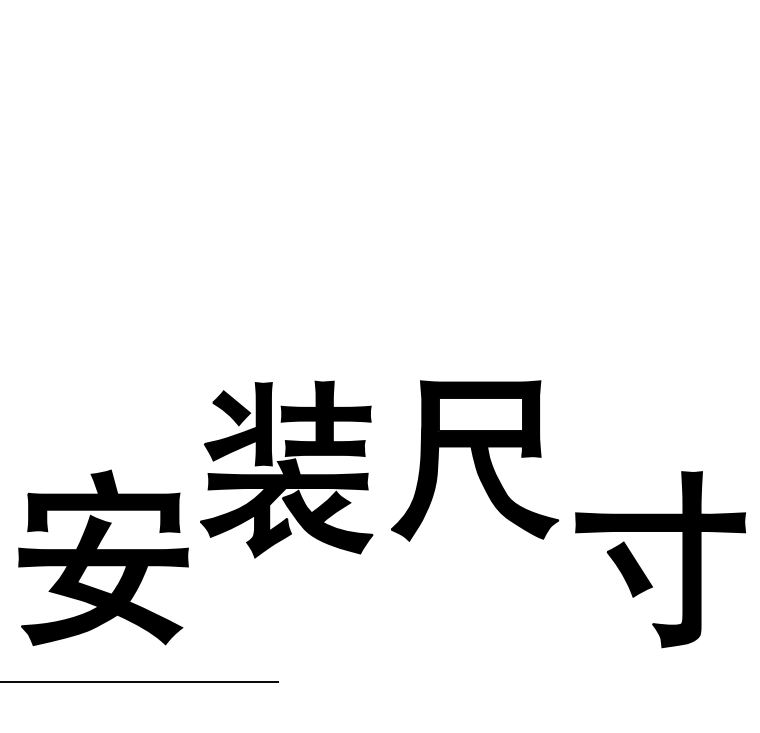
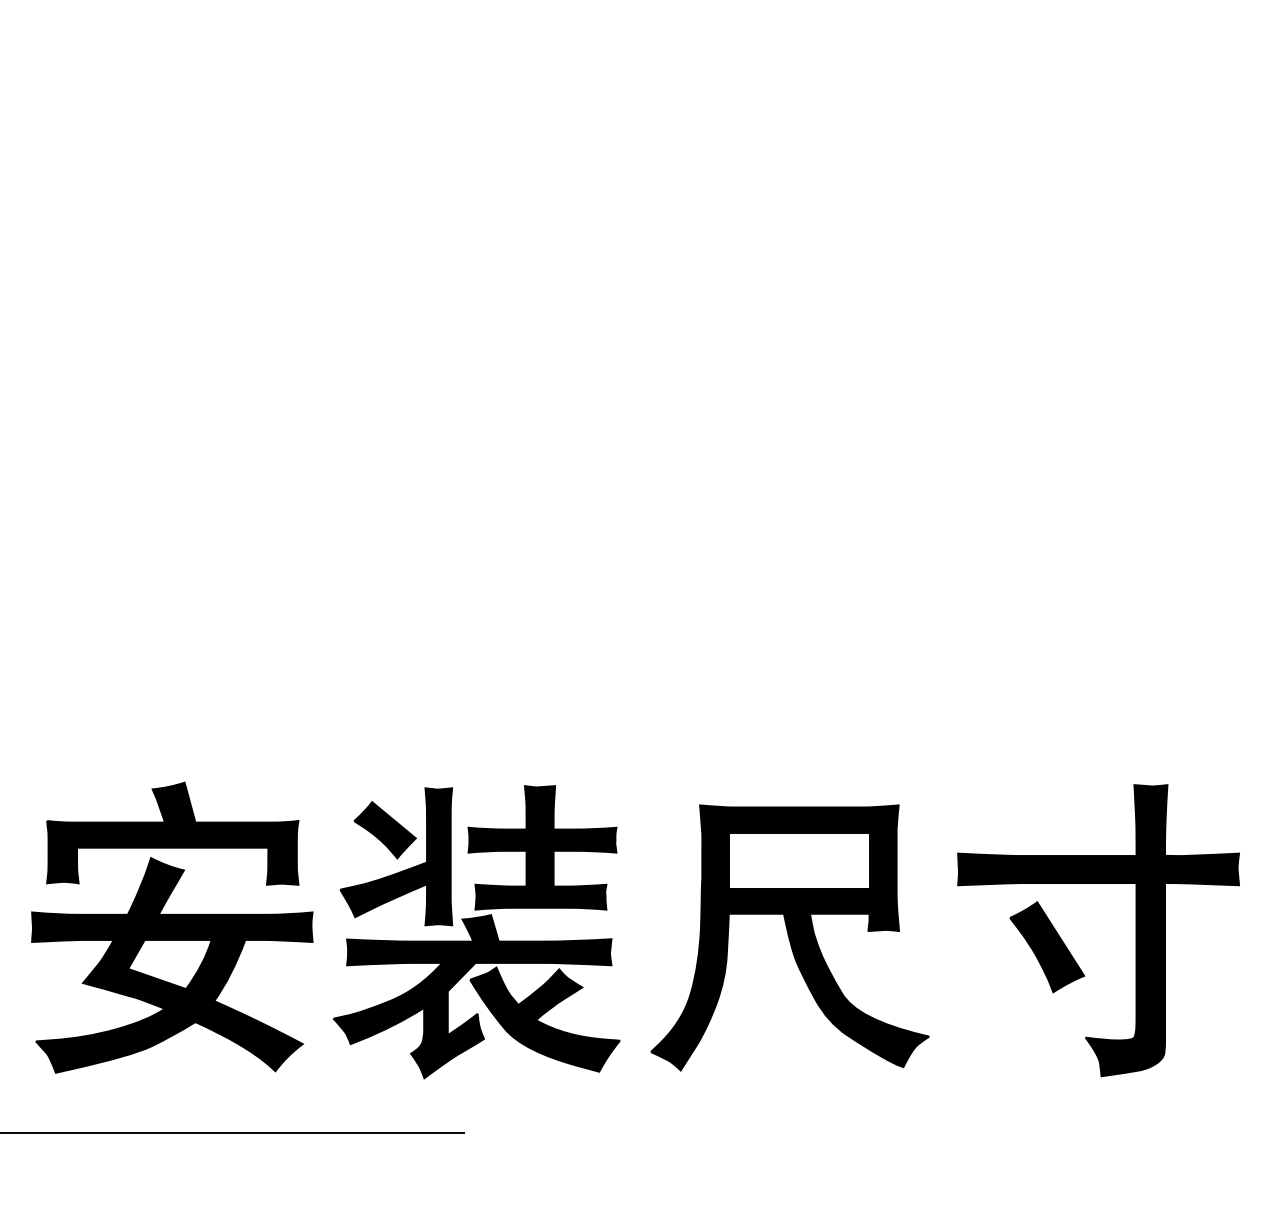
part: (475, 460) -> (790, 937), moved
part: (286, 469) -> (476, 932), moved

